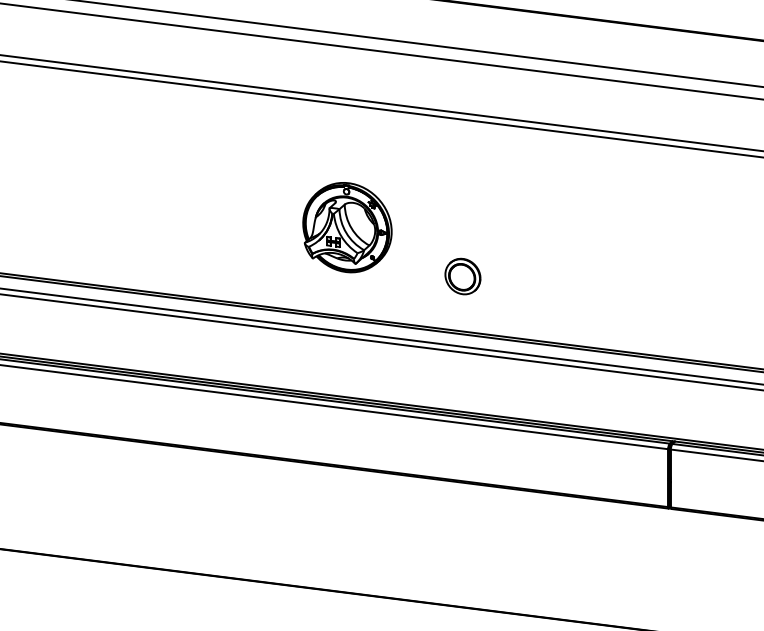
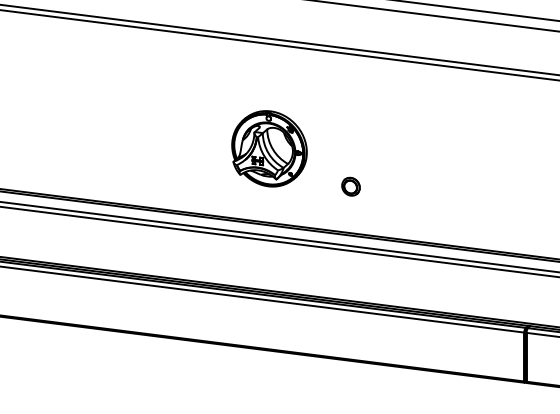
part: (347, 227) -> (269, 148), moved
part: (462, 276) -> (350, 186), size x0.6

